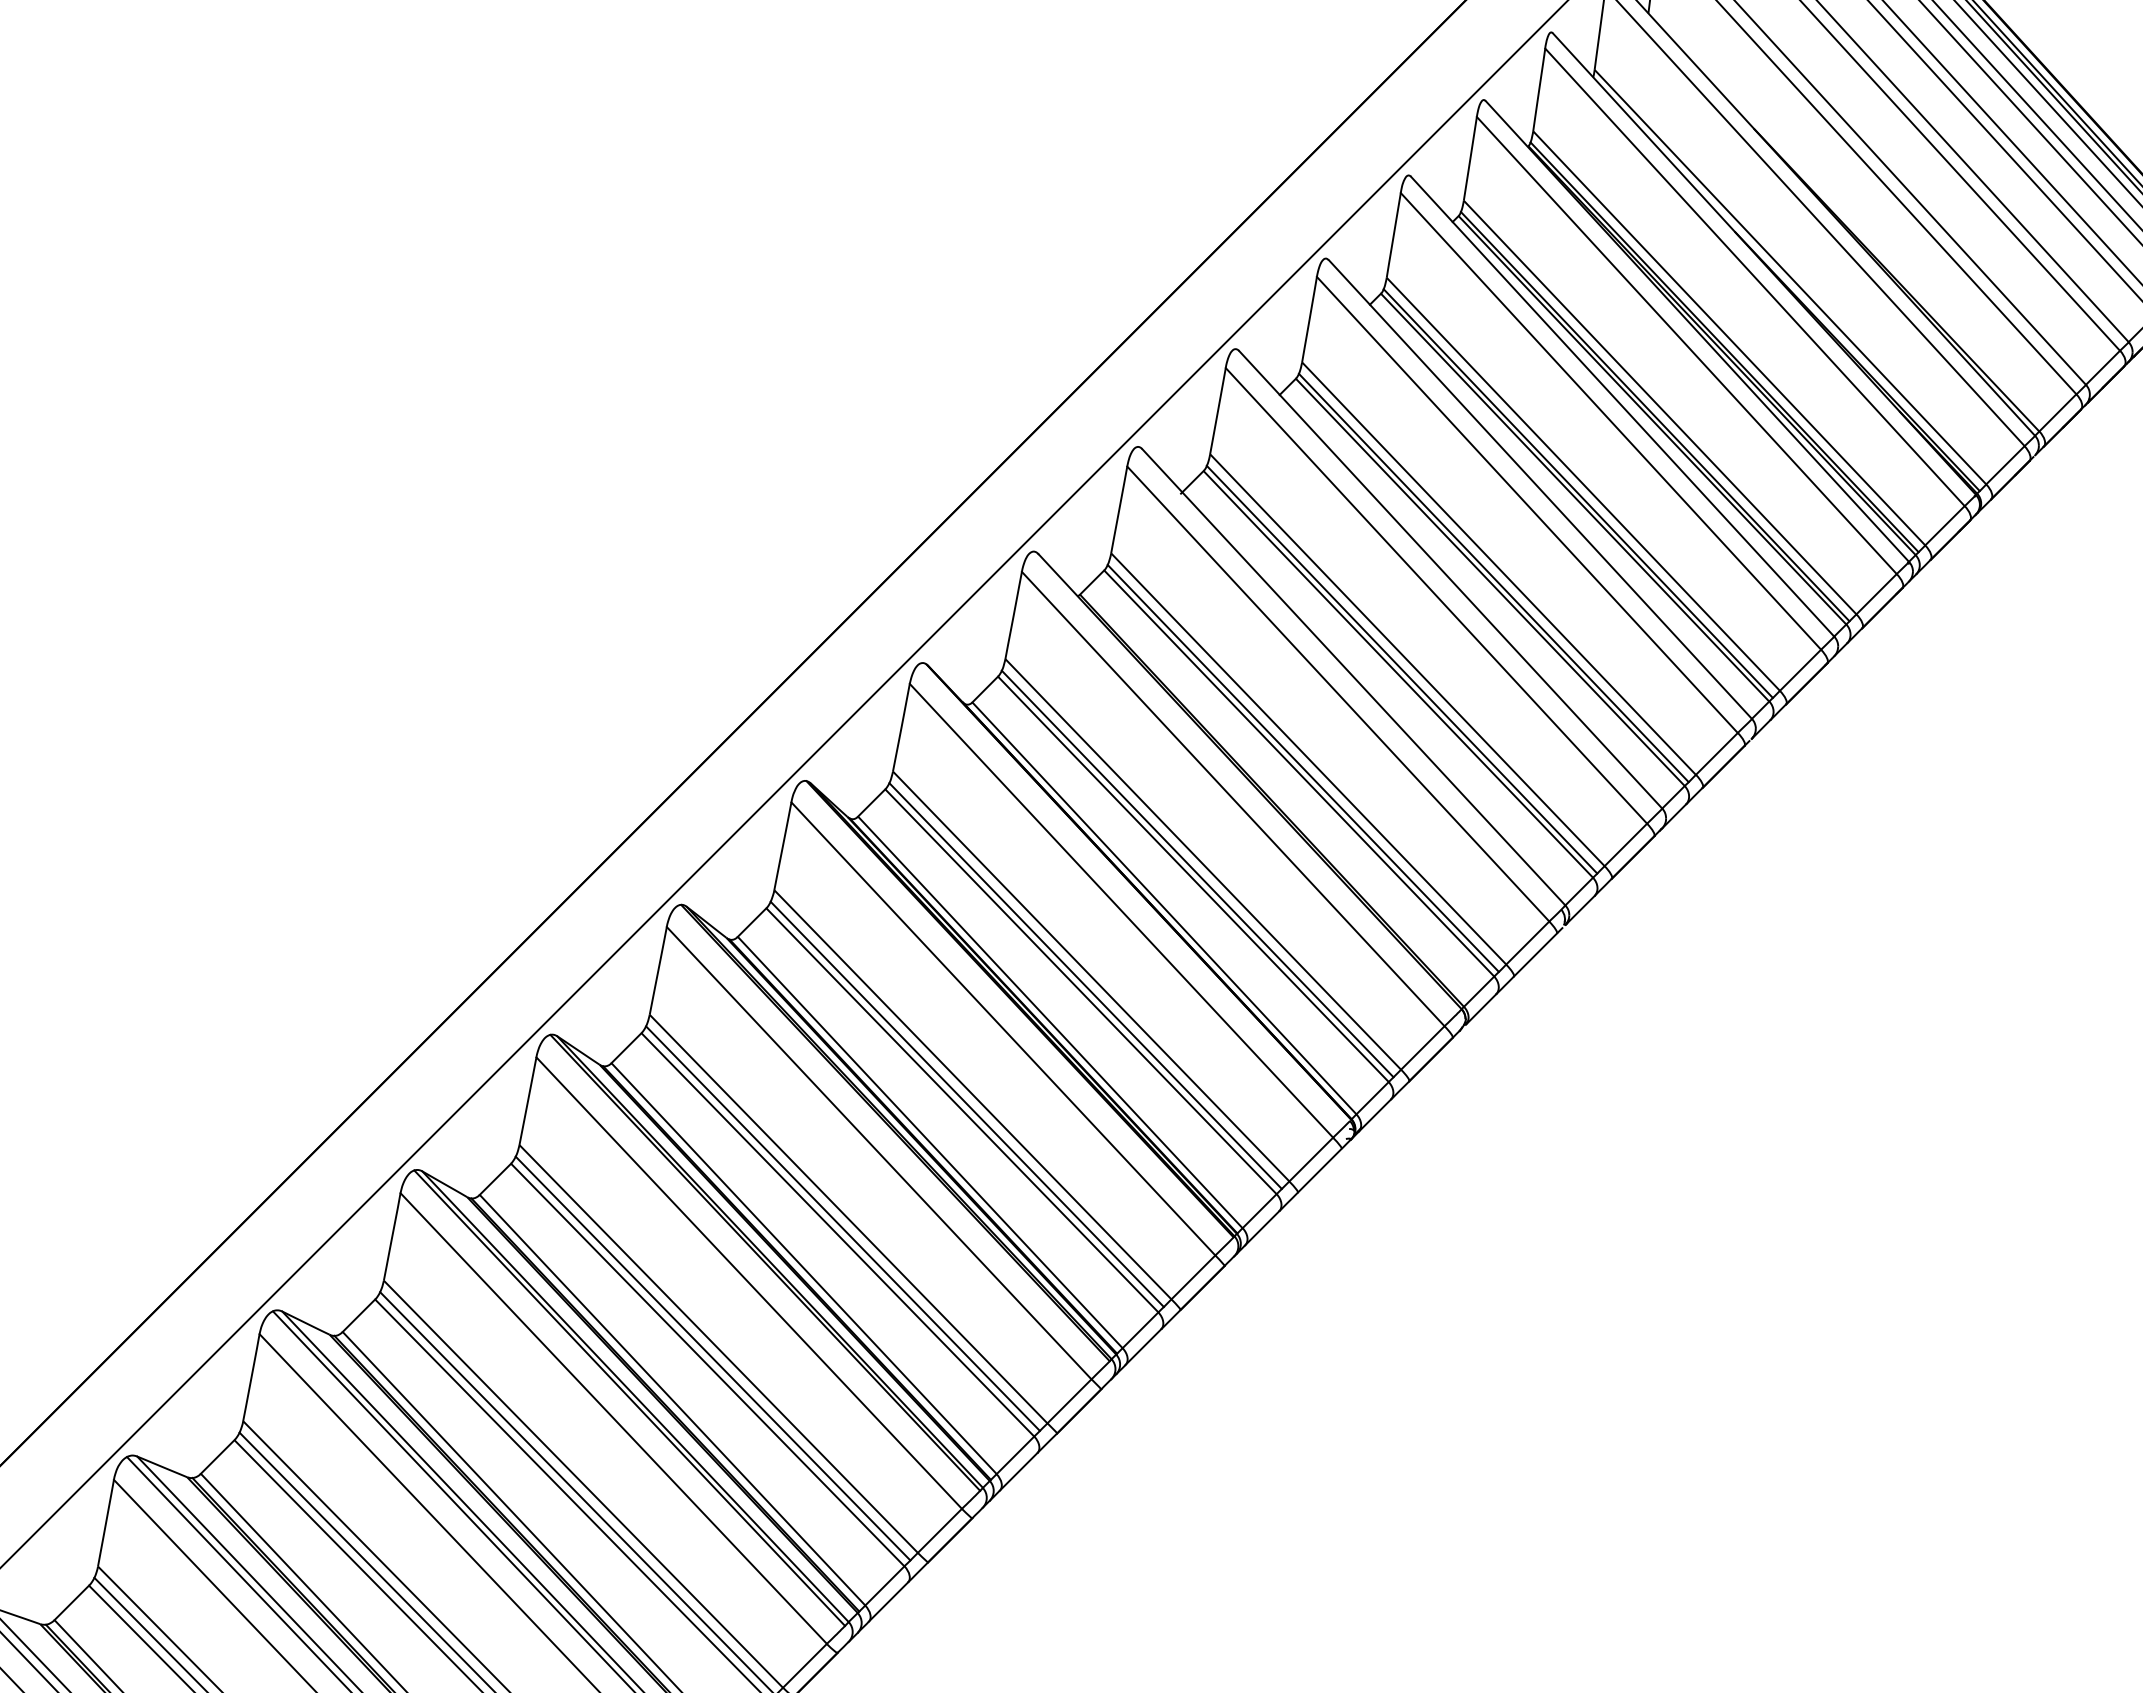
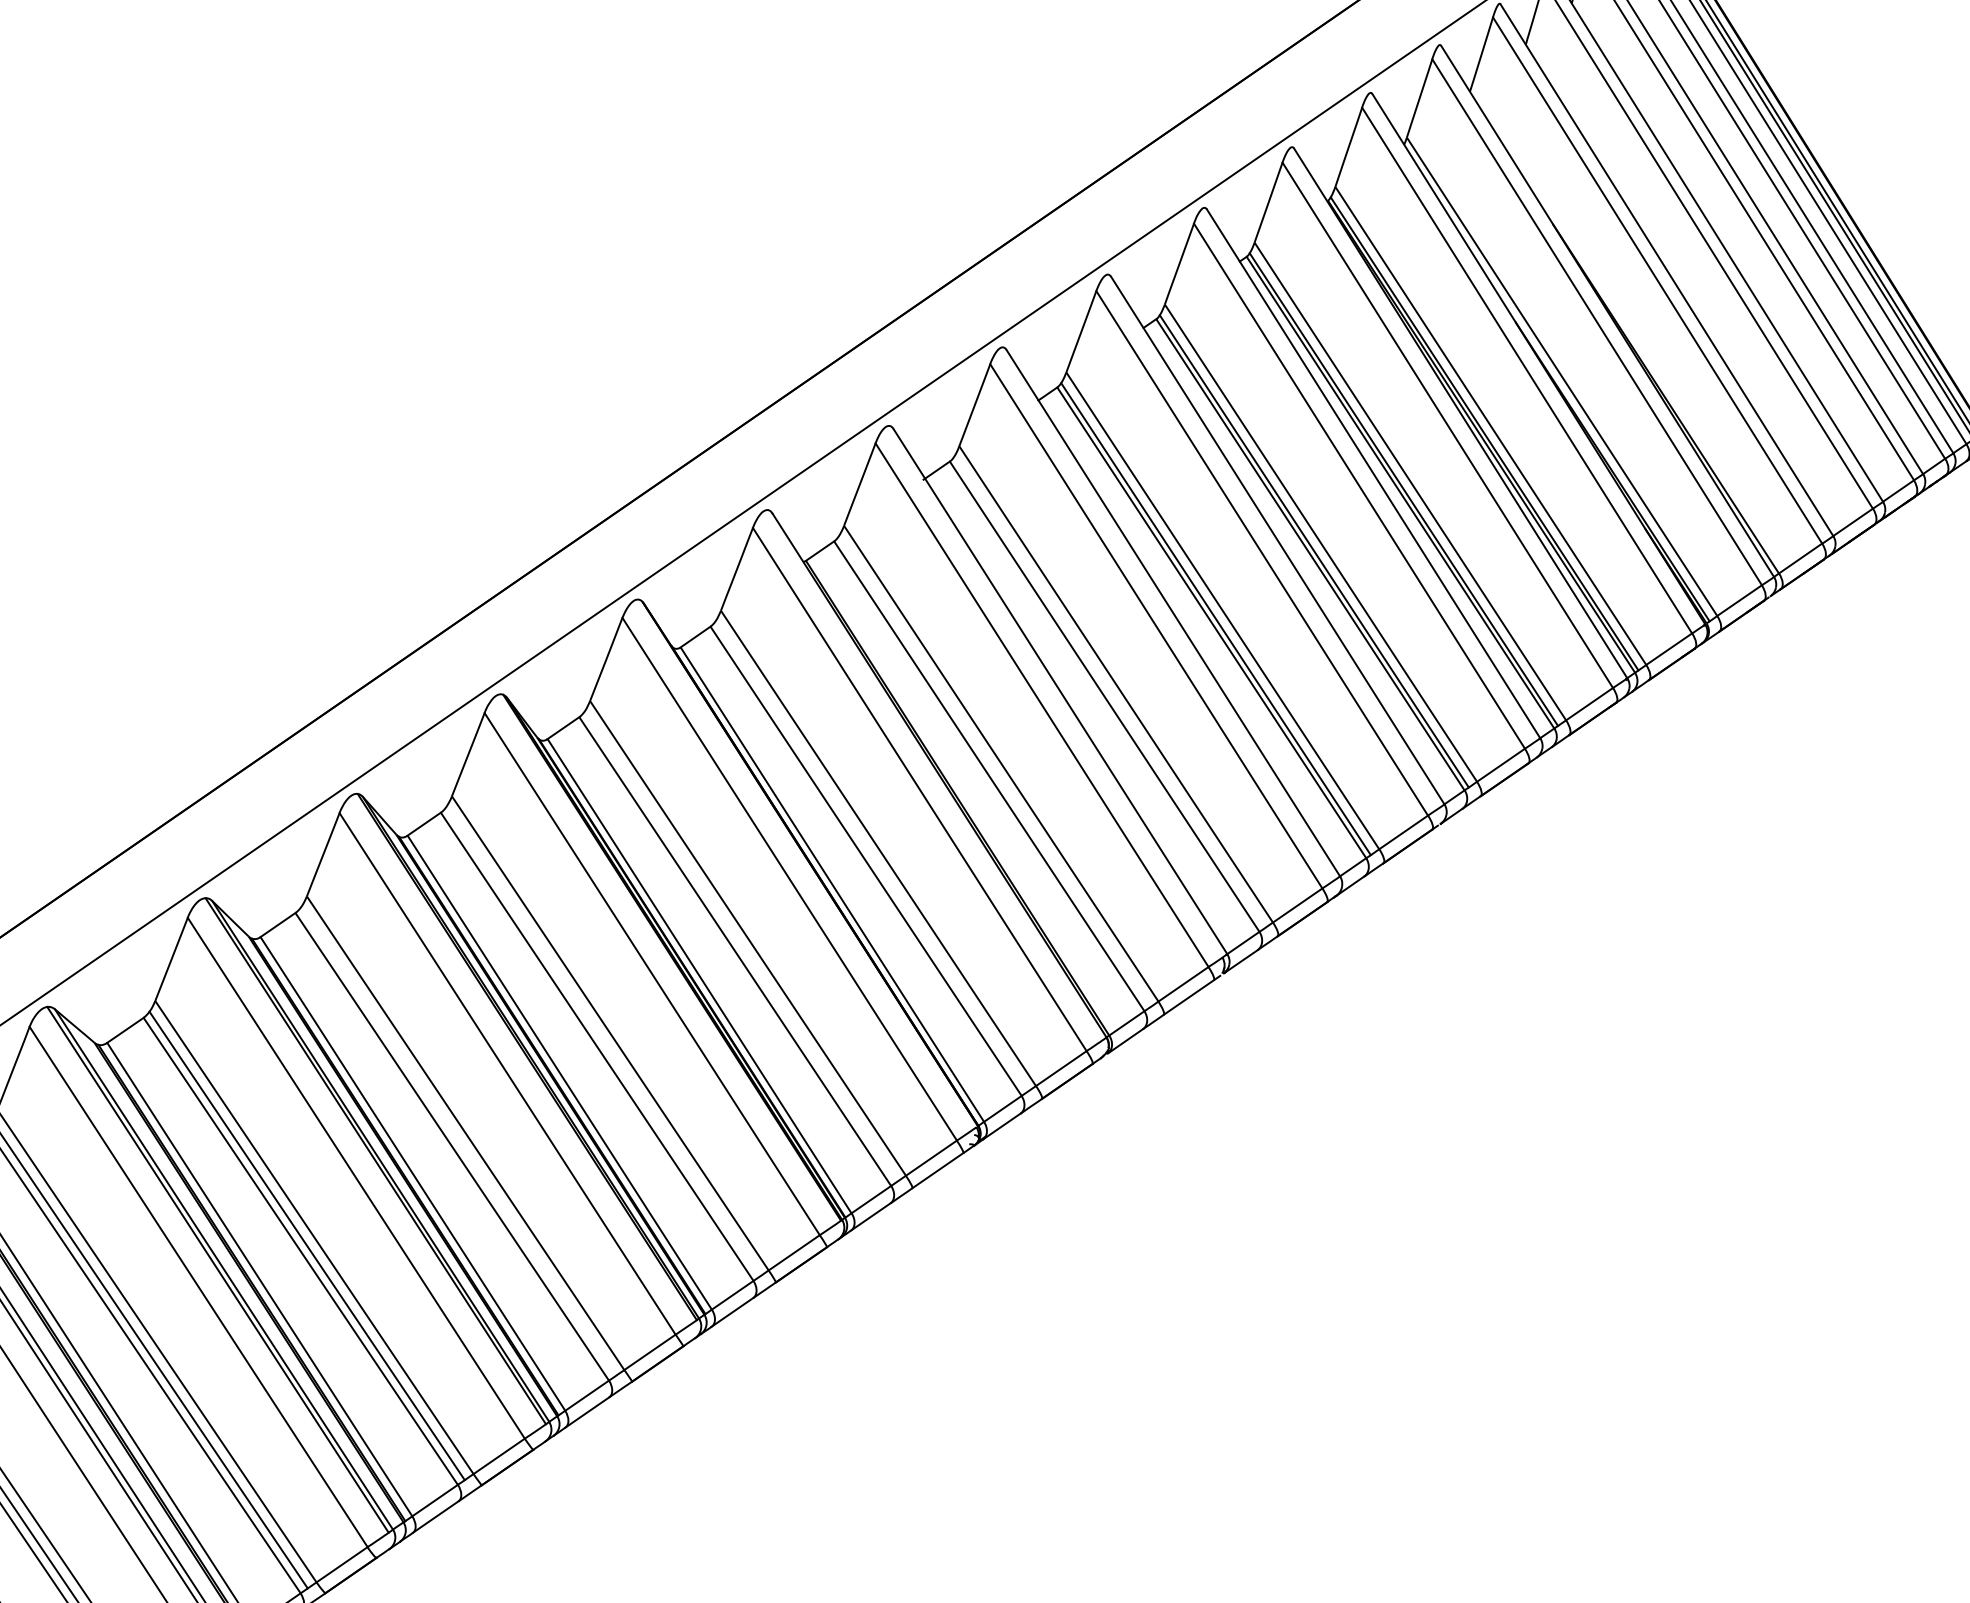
line: (1401, 669) -> (1108, 692), removed
line: (1302, 767) -> (993, 770), removed
line: (1197, 873) -> (871, 856), removed
line: (1085, 985) -> (740, 946), removed
line: (966, 1104) -> (602, 1041), removed
line: (842, 1228) -> (457, 1141), removed

